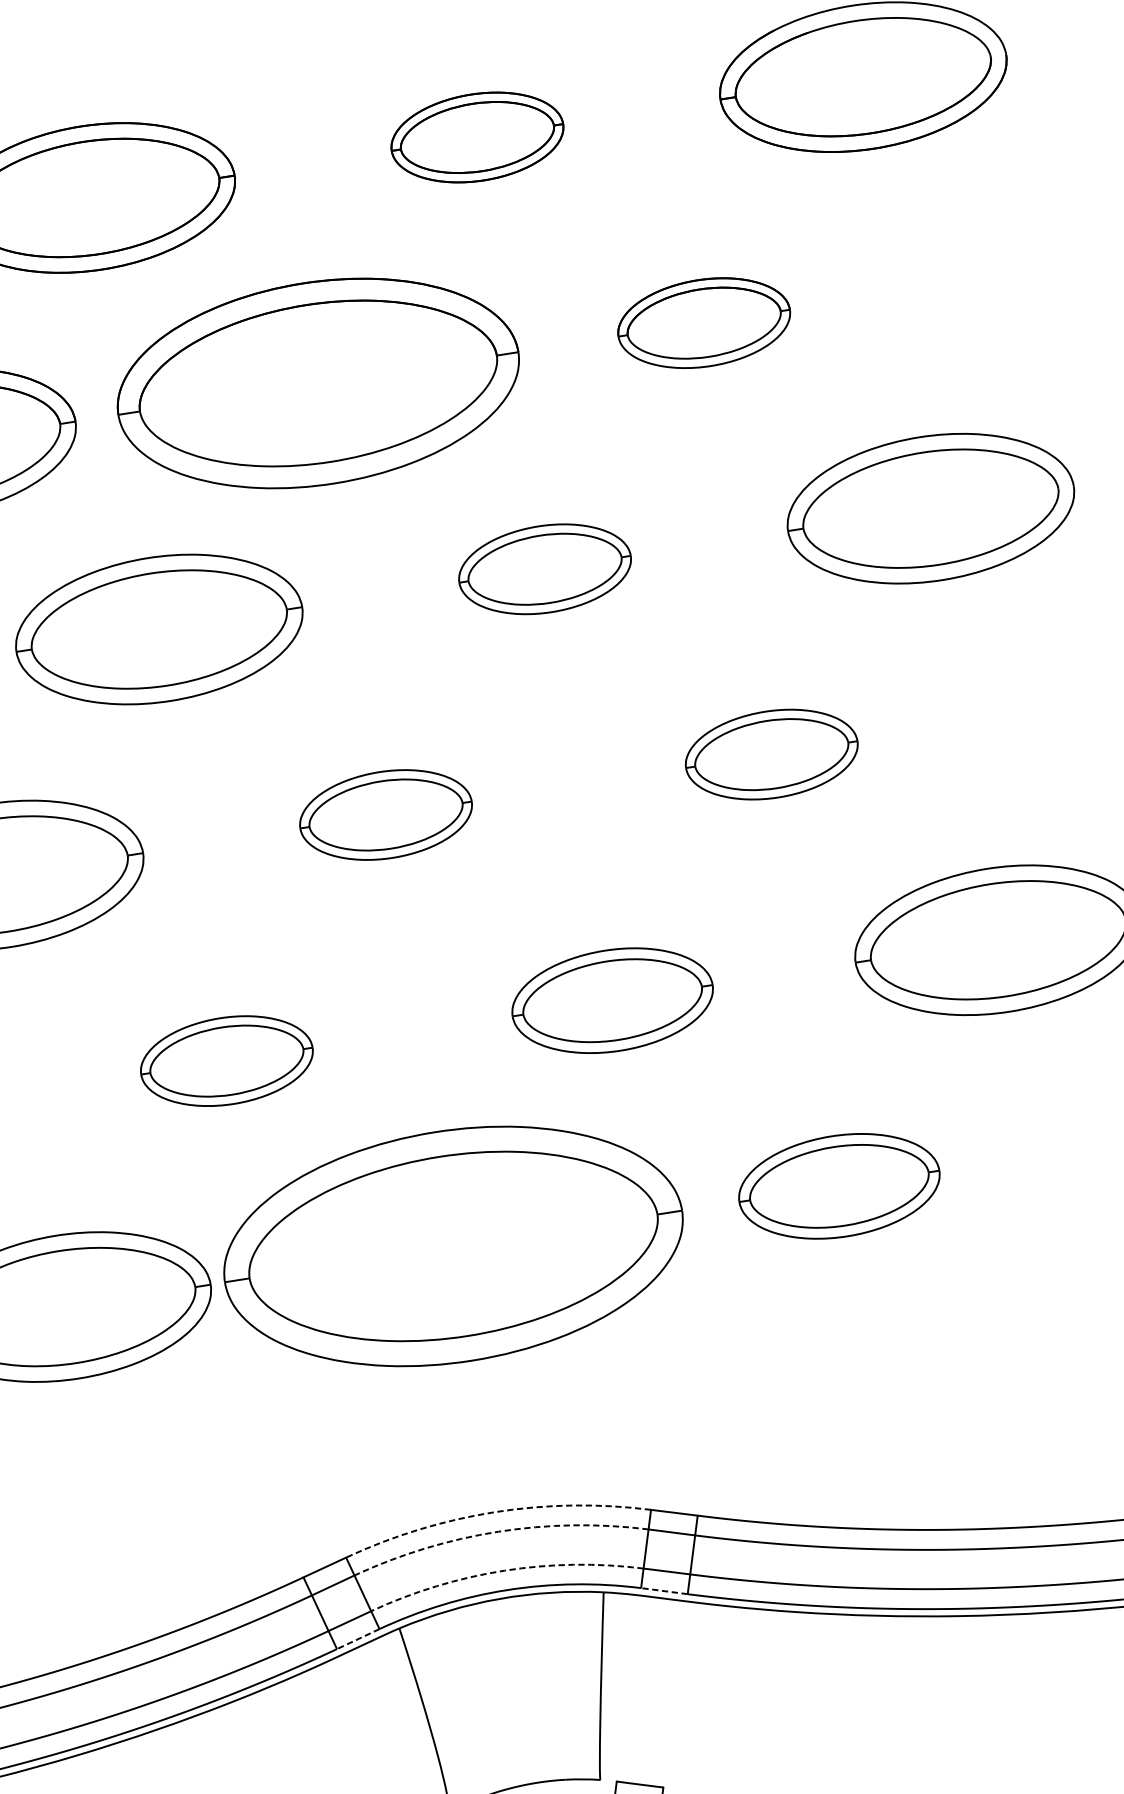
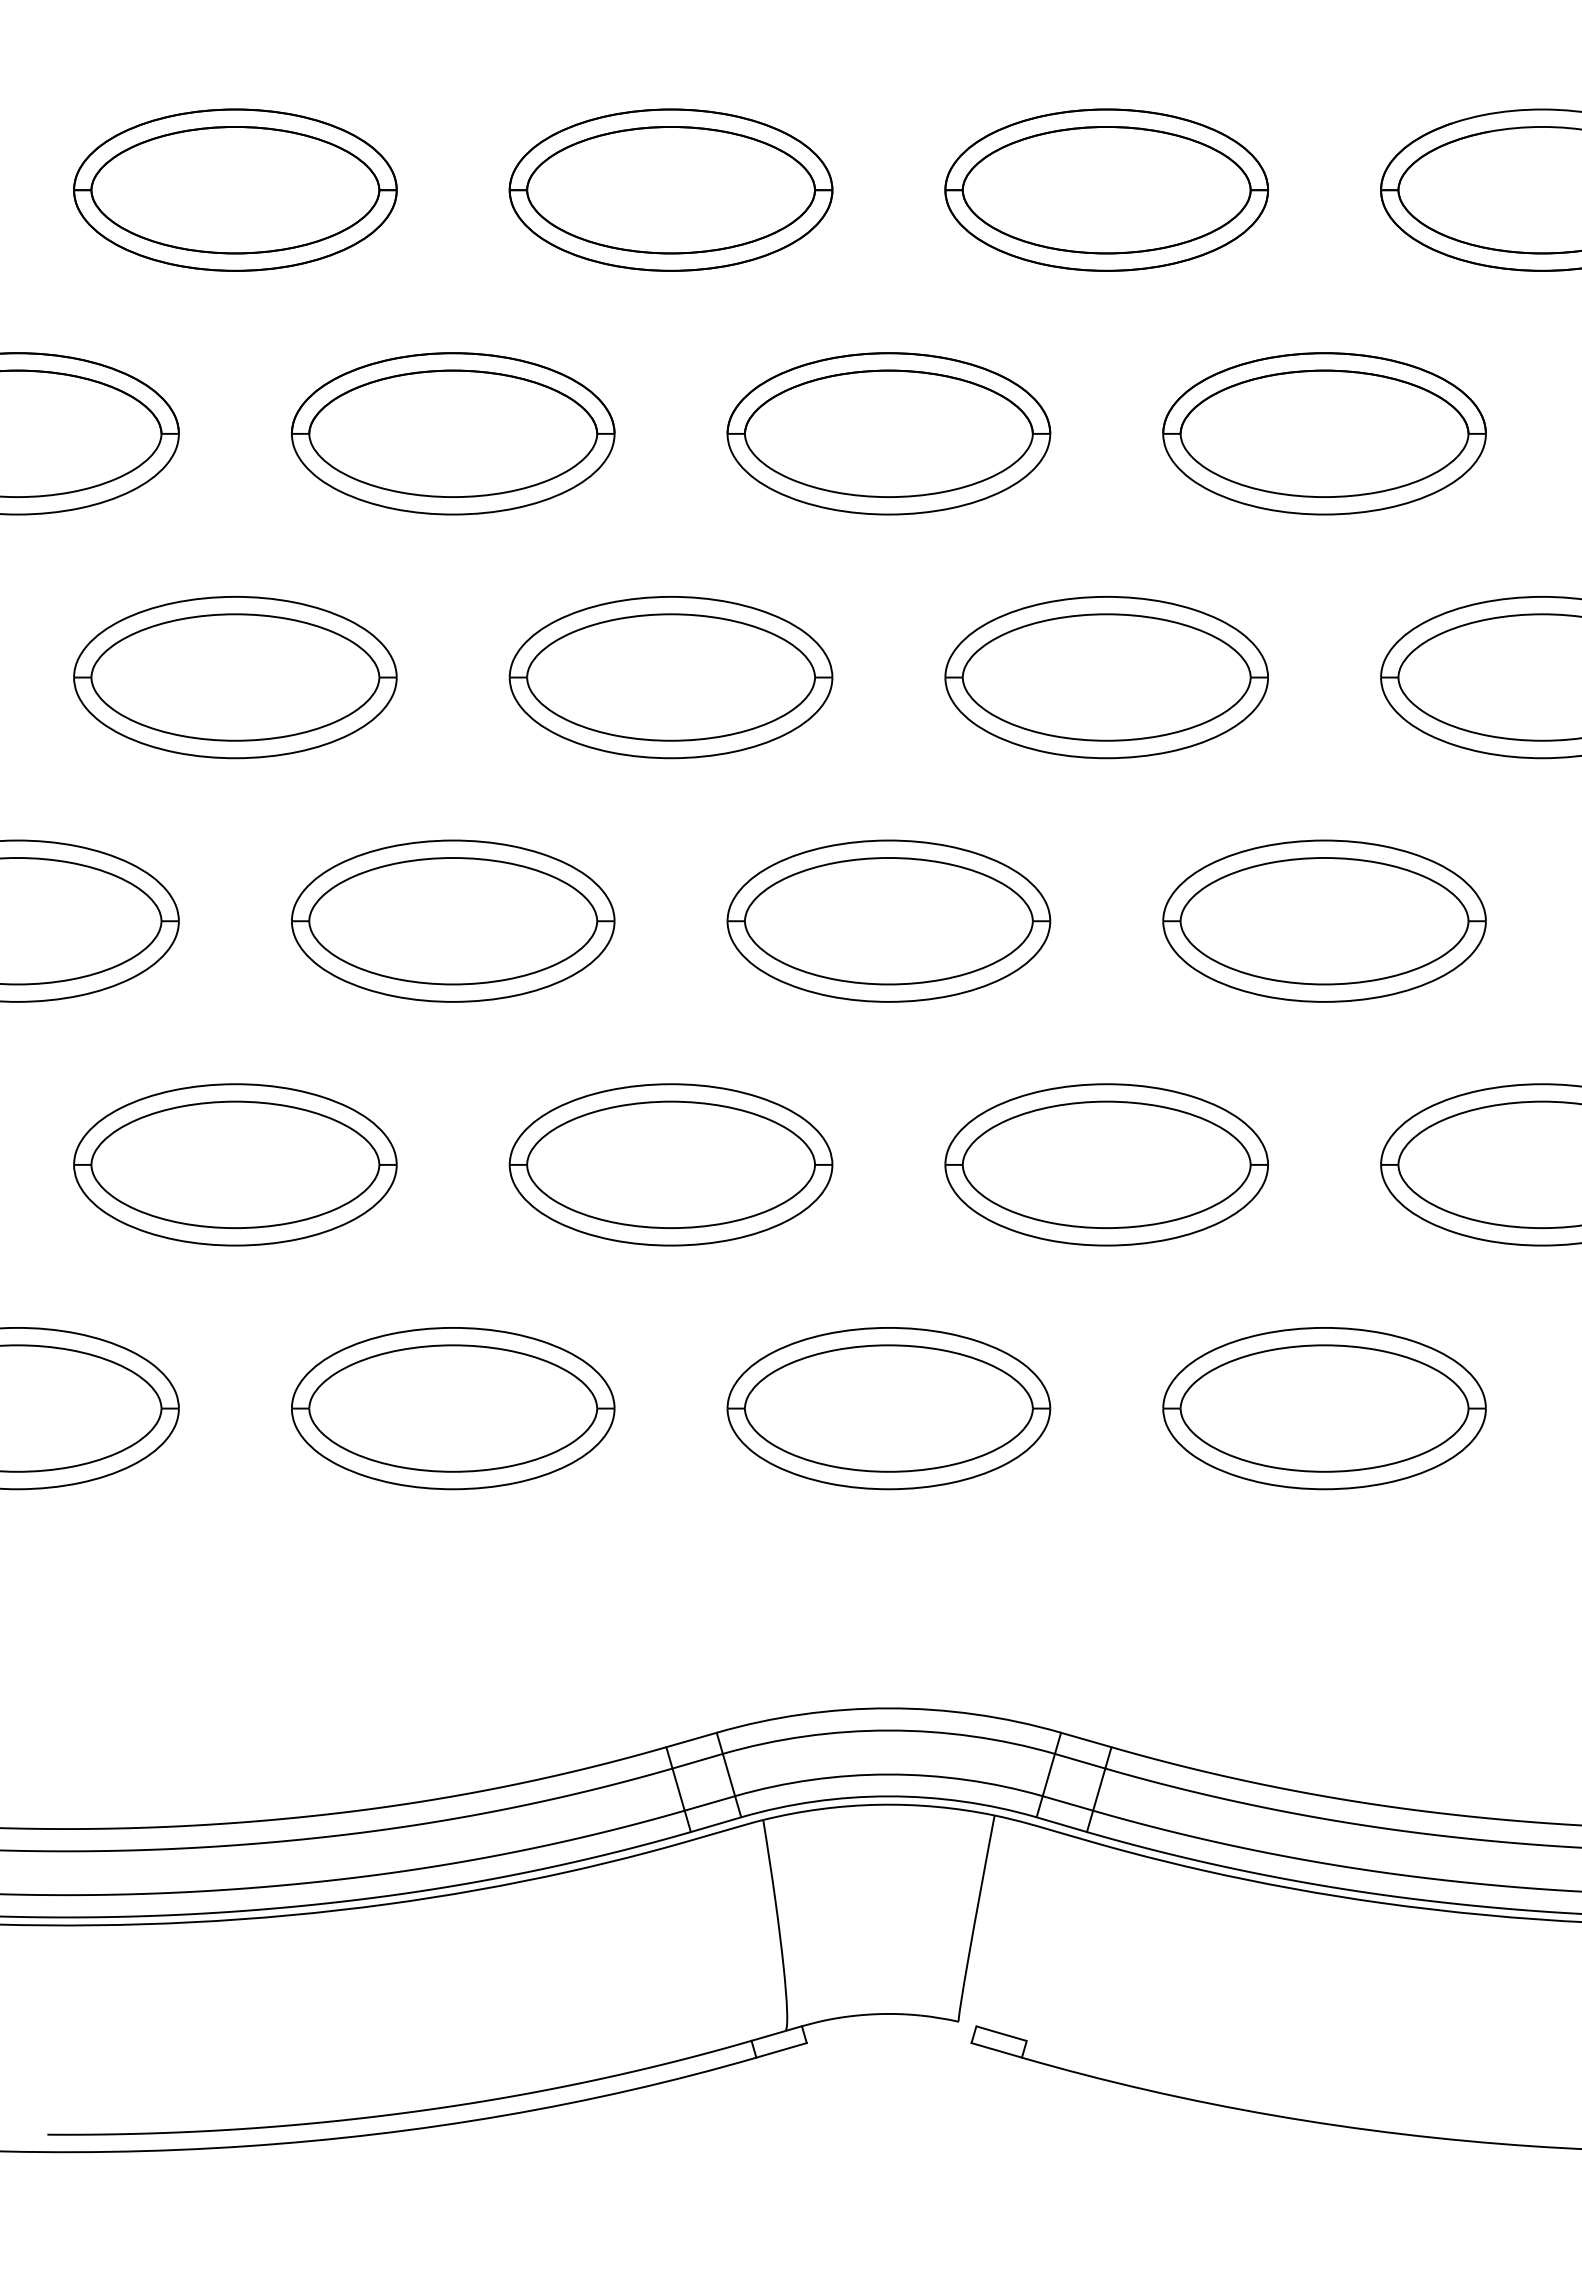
part: (477, 136) -> (1106, 189), size x1.67
part: (704, 322) -> (1324, 433), size x1.67
part: (318, 383) -> (888, 433), size x0.71
part: (544, 569) -> (1106, 677), size x1.67
part: (771, 754) -> (1324, 920), size x1.67
part: (385, 814) -> (888, 920), size x1.67
part: (612, 1000) -> (1106, 1164), size x1.43
part: (226, 1060) -> (670, 1164), size x1.67
part: (839, 1186) -> (1324, 1408), size x1.43
part: (453, 1246) -> (888, 1408), size x0.62
arc: (494, 1512) -> (888, 1708), dashed -> solid
arc: (497, 1531) -> (888, 1730), dashed -> solid
arc: (504, 1570) -> (888, 1774), dashed -> solid
line: (664, 1591) -> (1061, 1824), dashed -> solid
line: (357, 1639) -> (715, 1824), dashed -> solid

